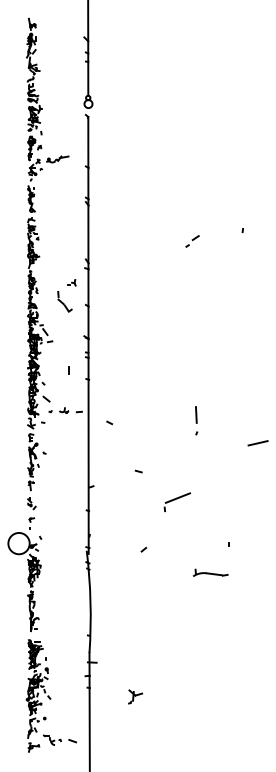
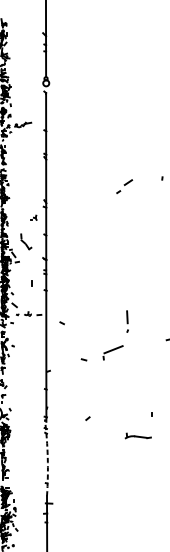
part: (192, 241) -> (124, 186), size x1.6
part: (64, 301) -> (25, 241), moved
part: (176, 502) -> (112, 353), moved
arc: (90, 601) -> (47, 457), solid -> dashed
part: (135, 696) -> (81, 529), removed

